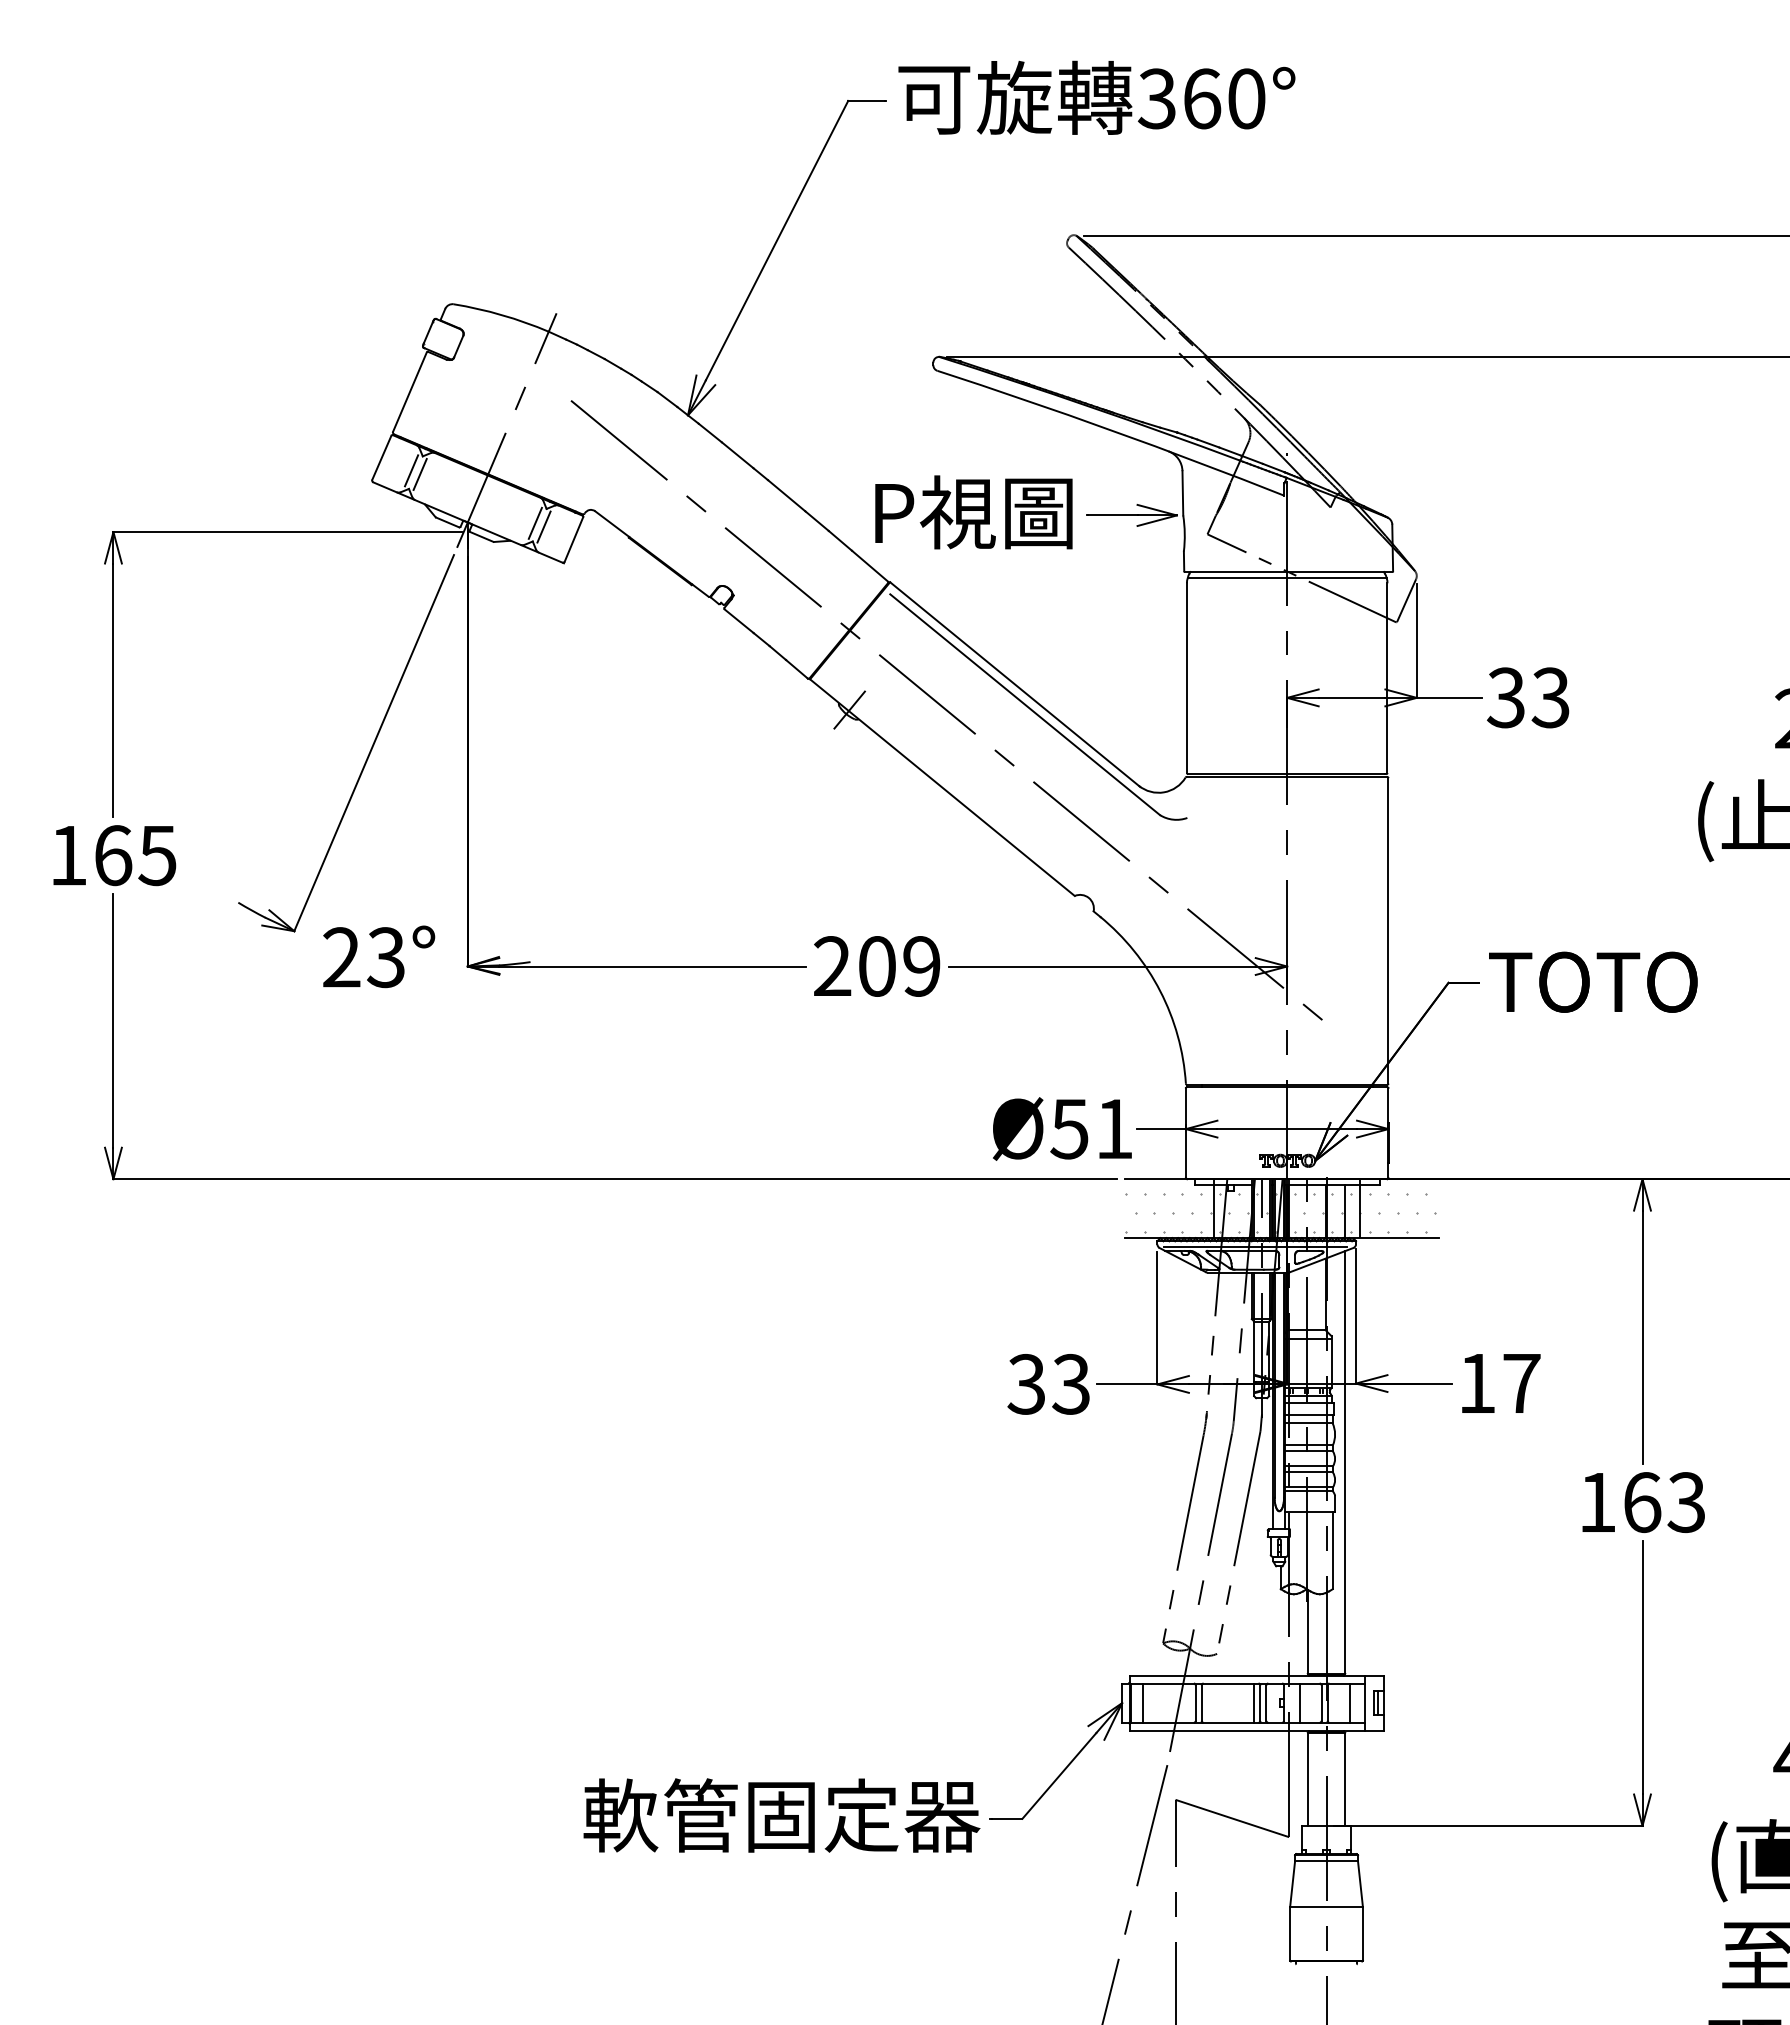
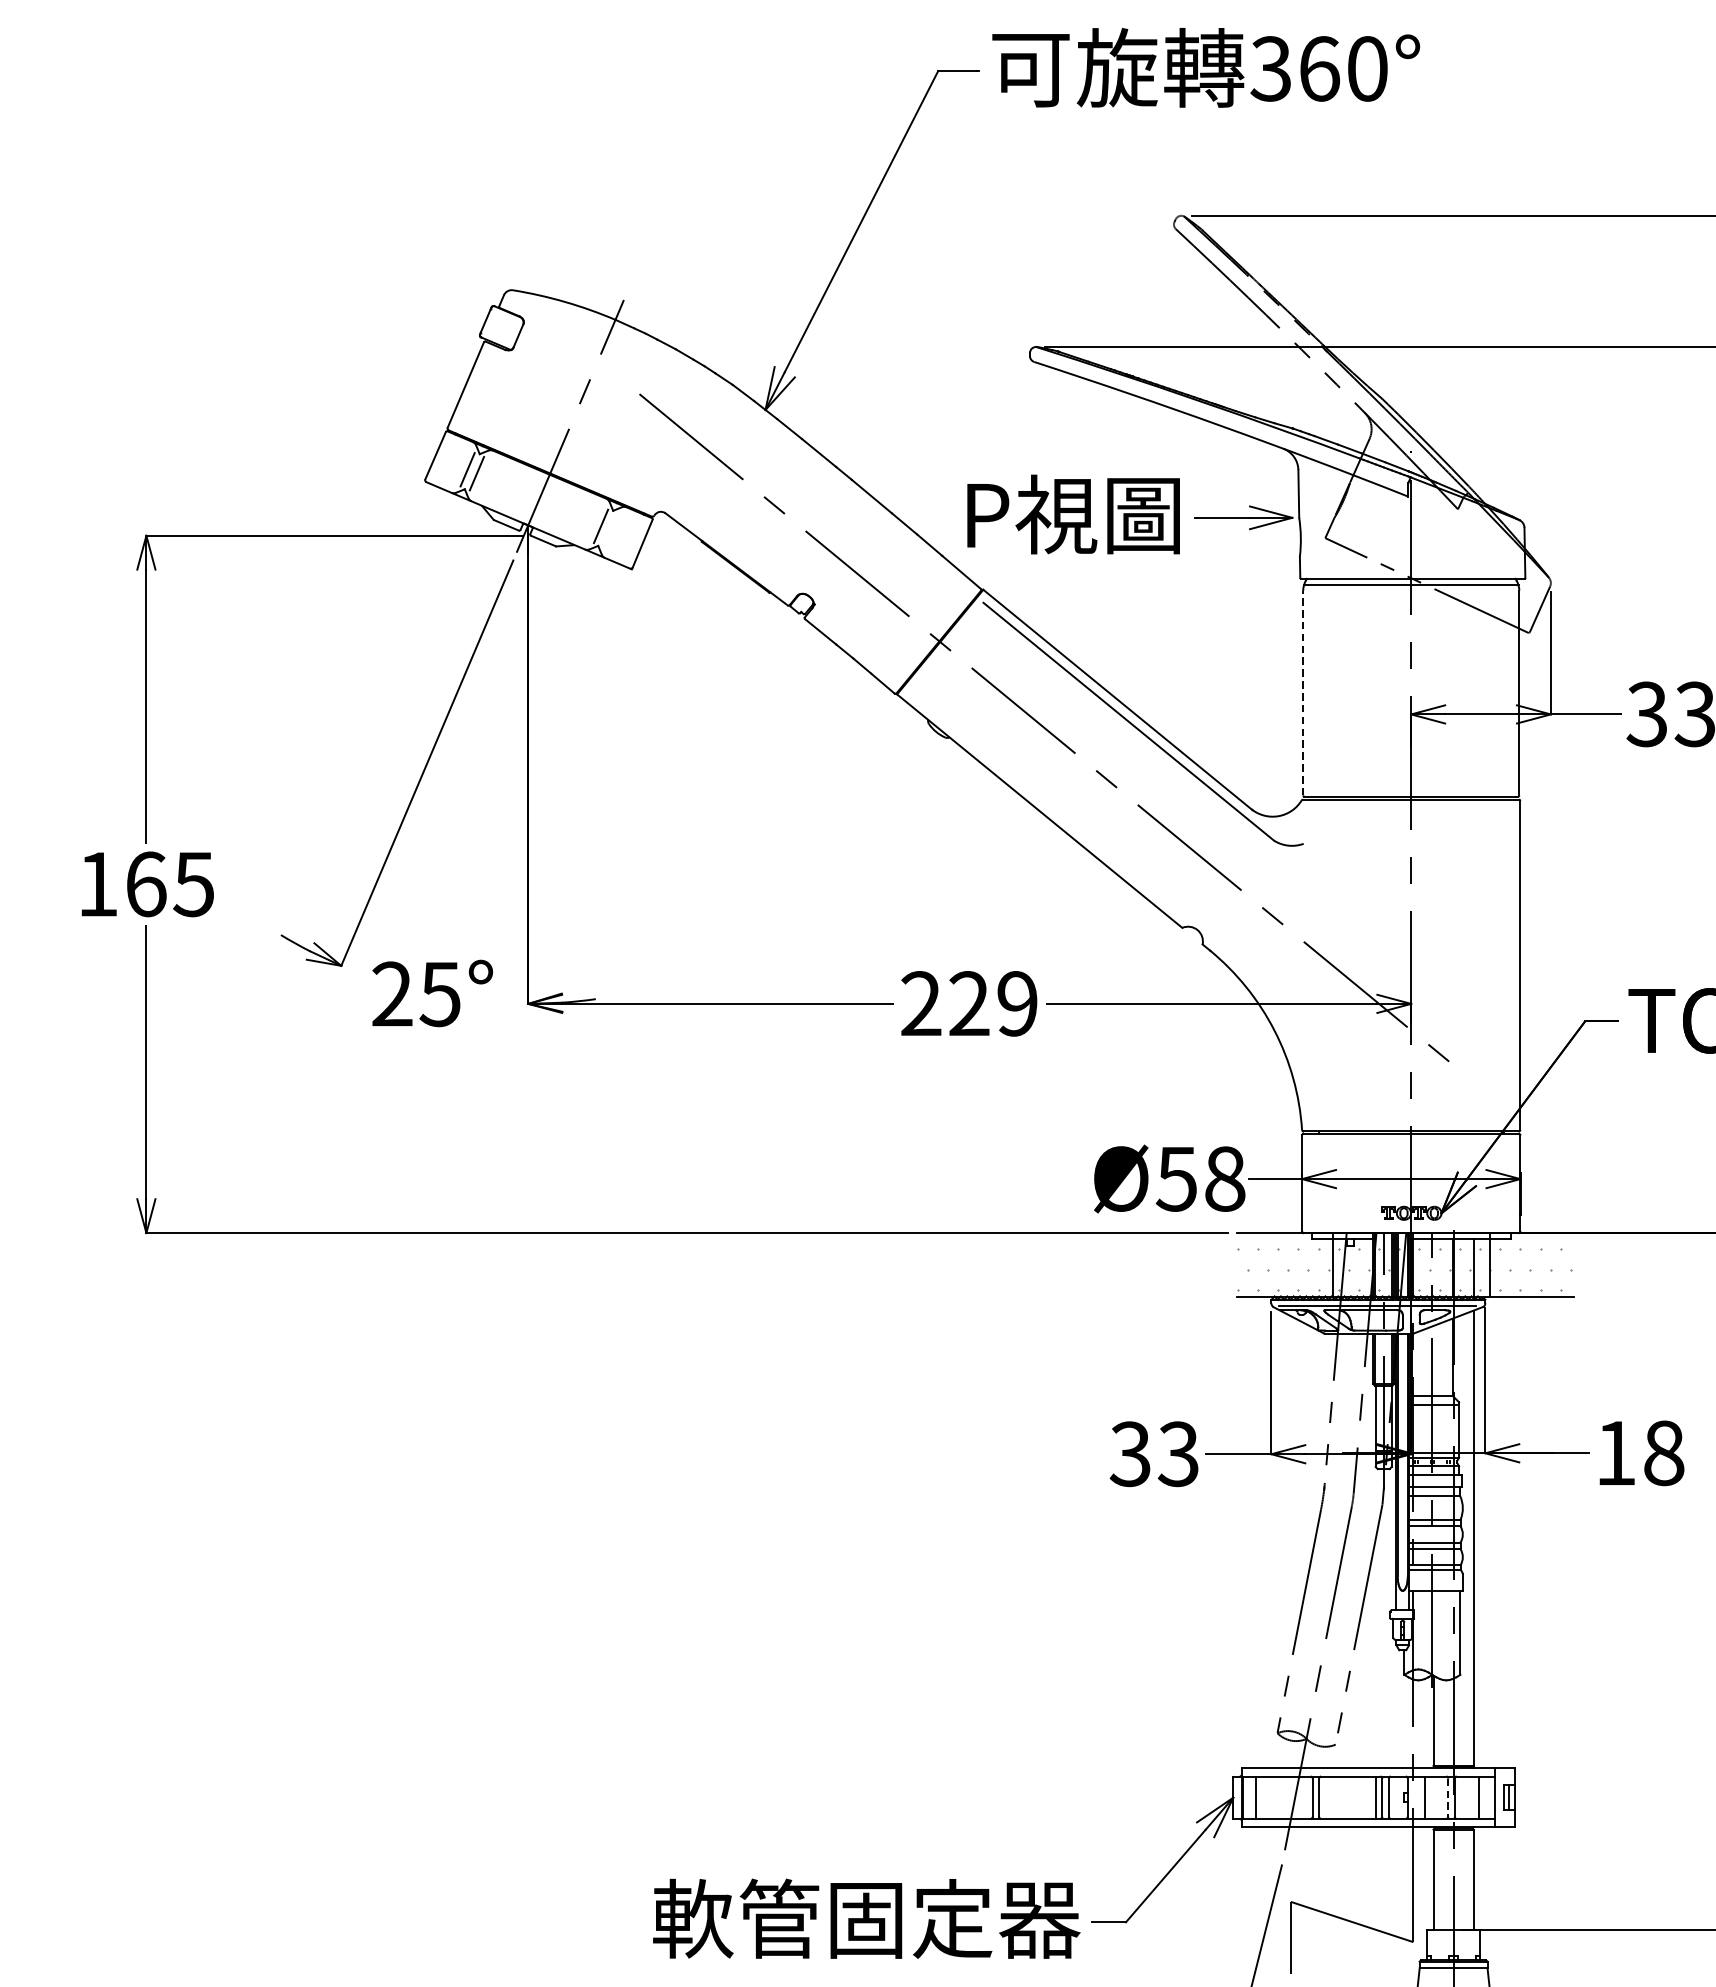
line: (543, 526) -> (609, 529), removed
line: (1186, 678) -> (1302, 693), solid -> dashed
line: (849, 709) -> (939, 726), removed
text: (385, 957) -> (439, 994), 23° -> 25°
text: (876, 966) -> (968, 1003), 209 -> 229
text: (1114, 1128) -> (1225, 1178), 51 -> 58
text: (1521, 1383) -> (1663, 1453), 17 -> 18
line: (1321, 1703) -> (1448, 1798), solid -> dashed

